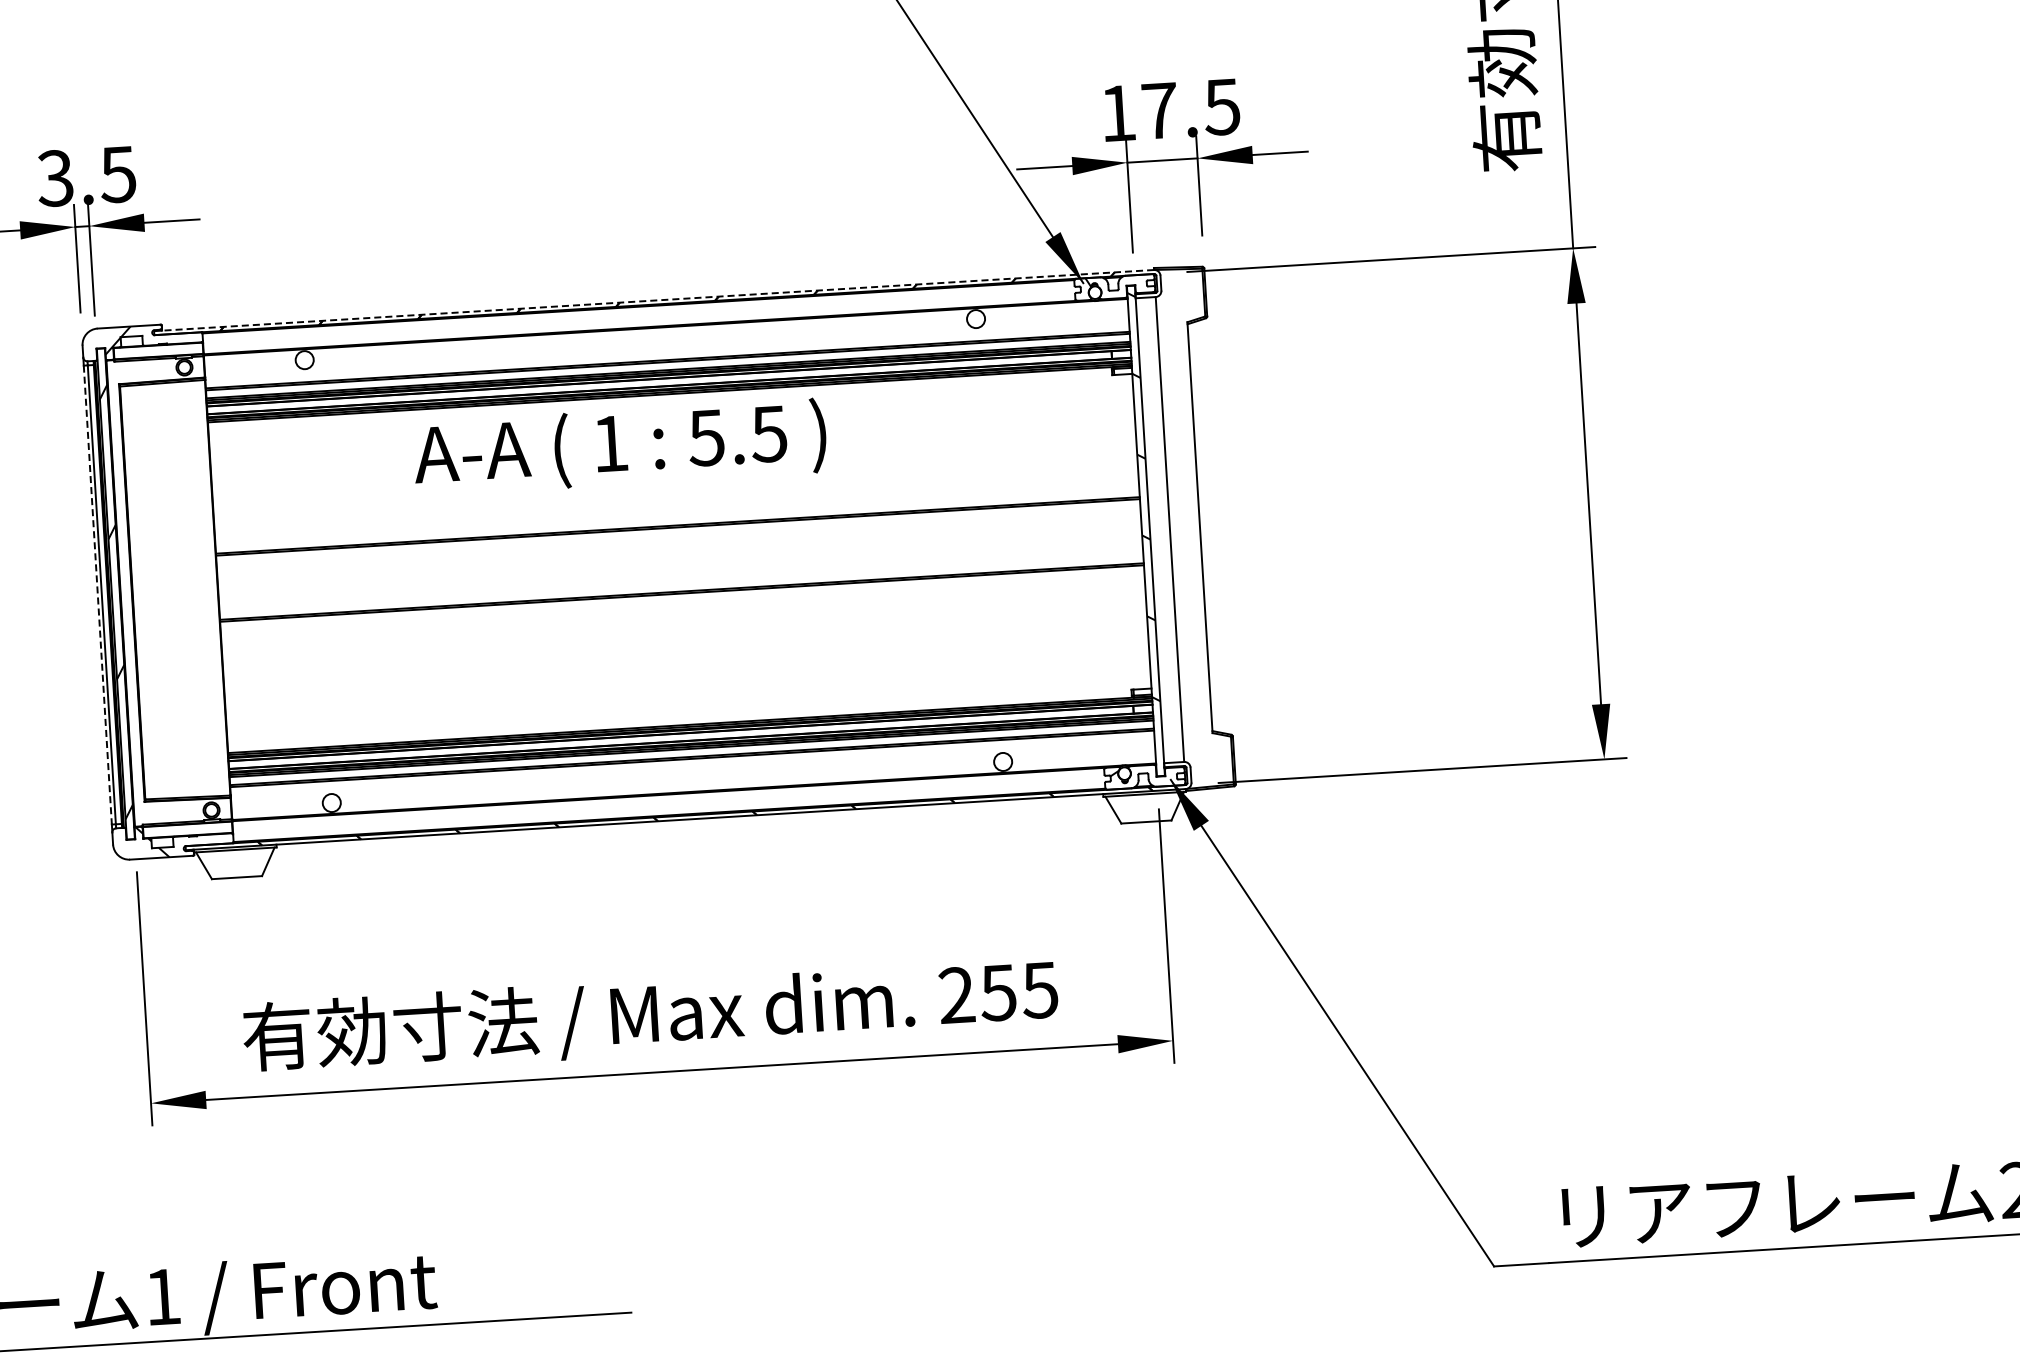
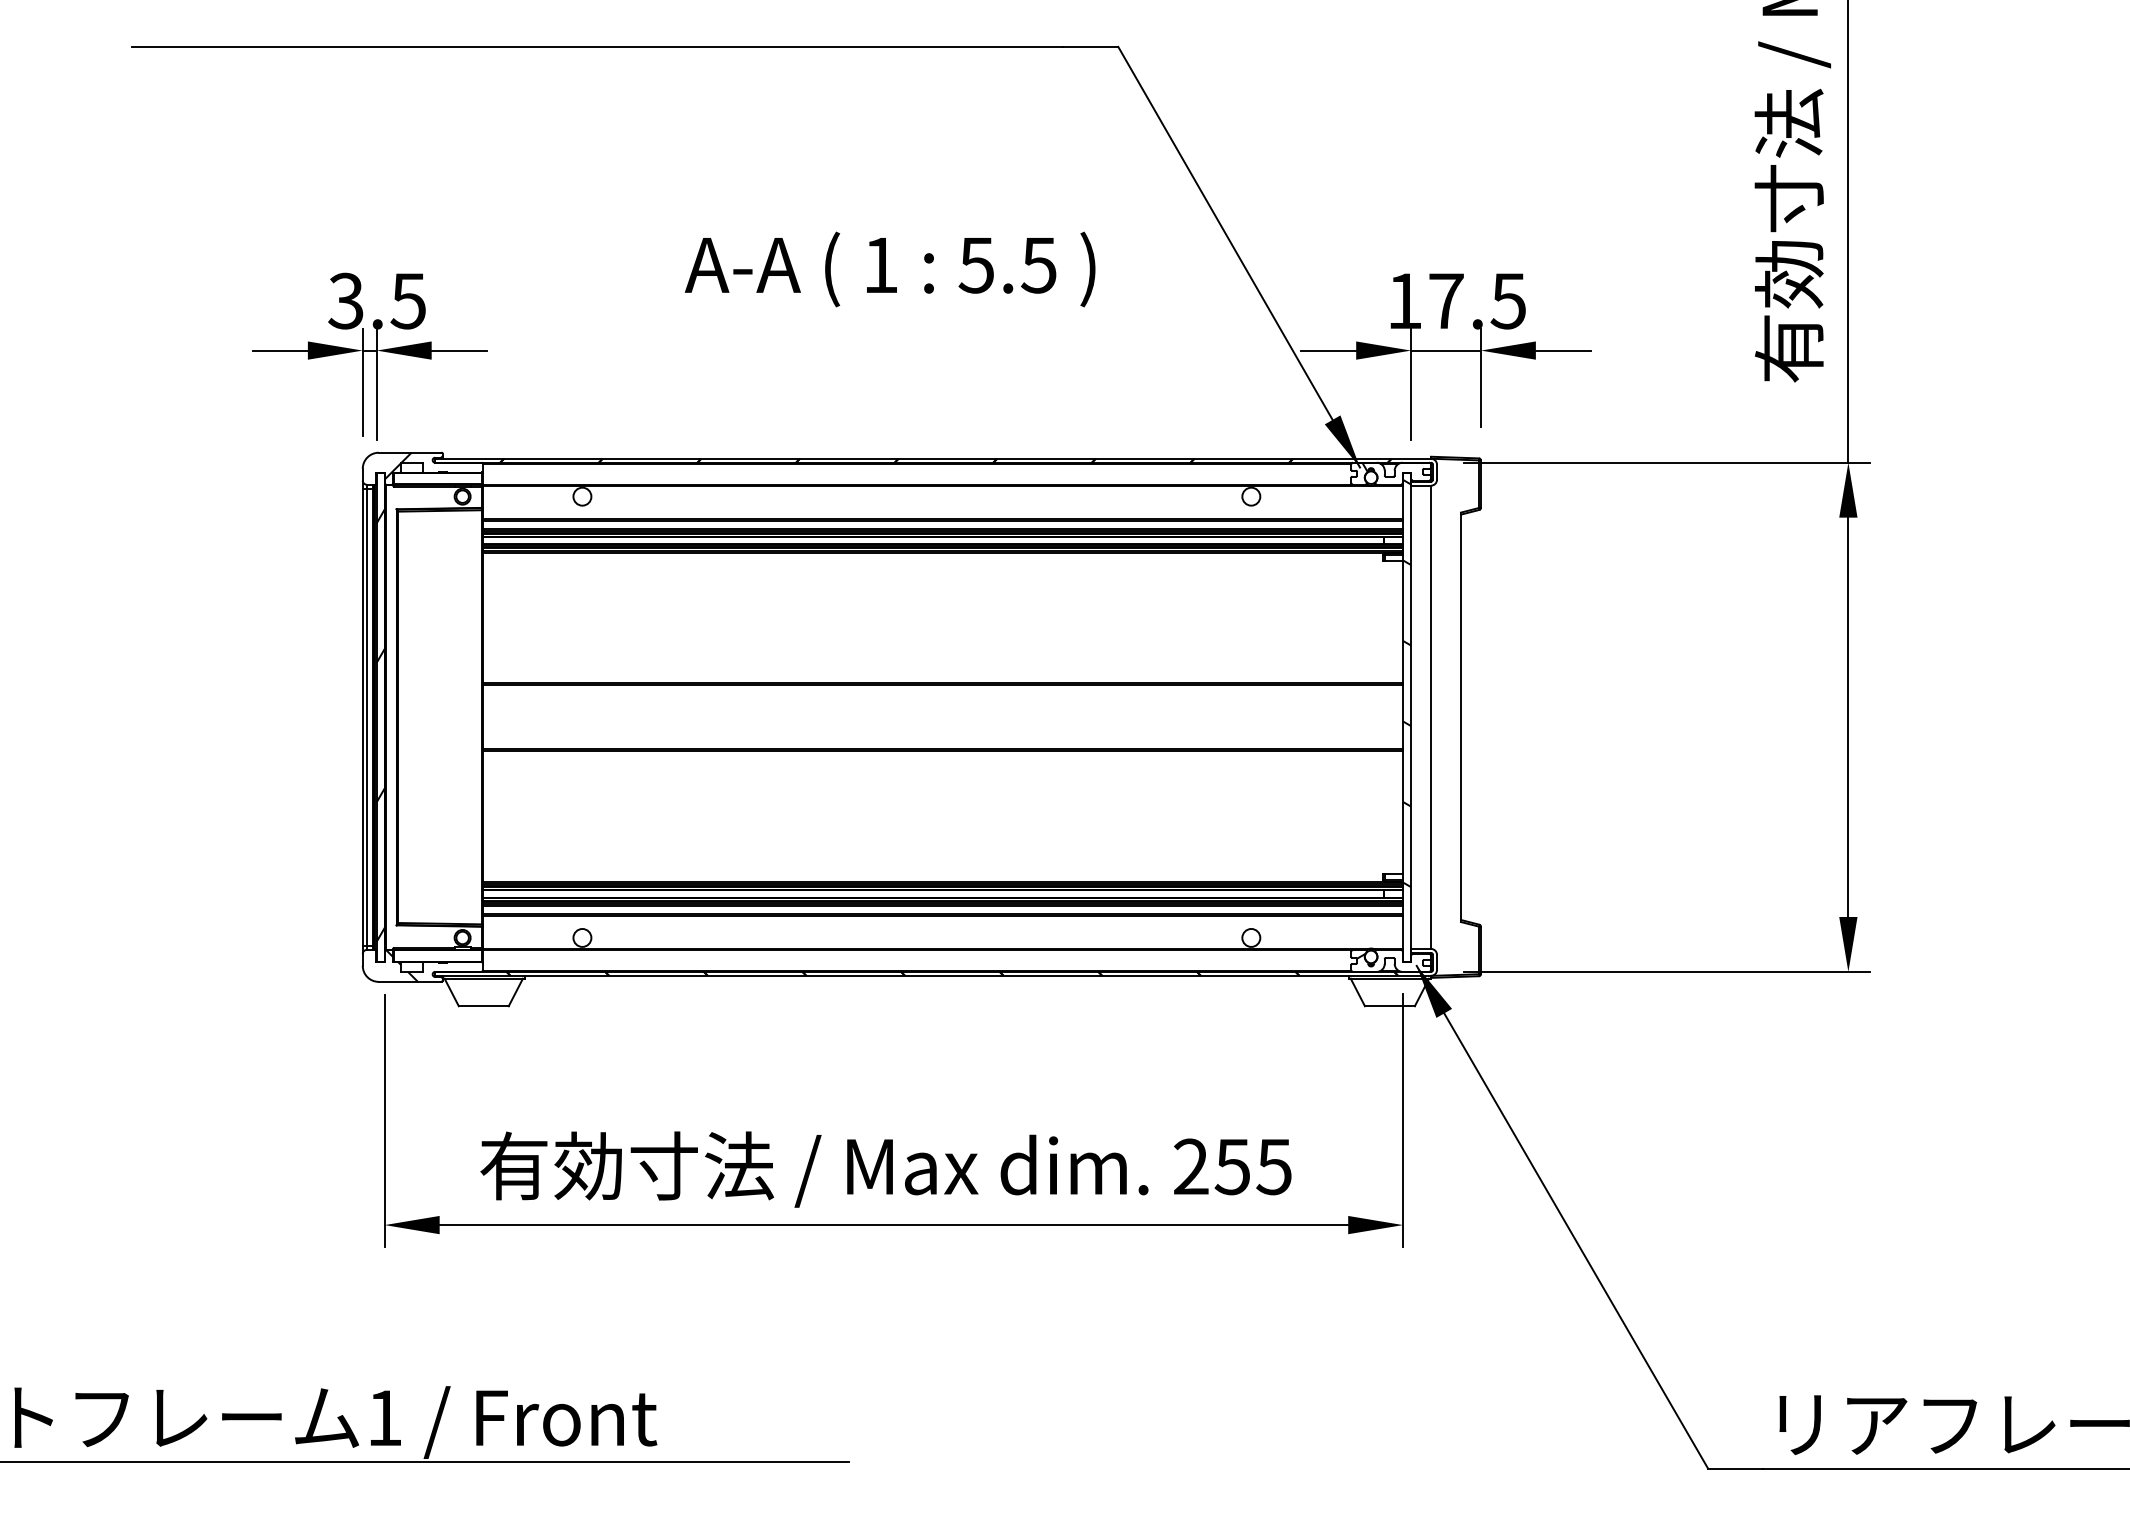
line: (653, 300) -> (932, 458), dashed -> solid
text: (619, 447) -> (889, 269), moved
line: (97, 595) -> (362, 717), dashed -> solid

